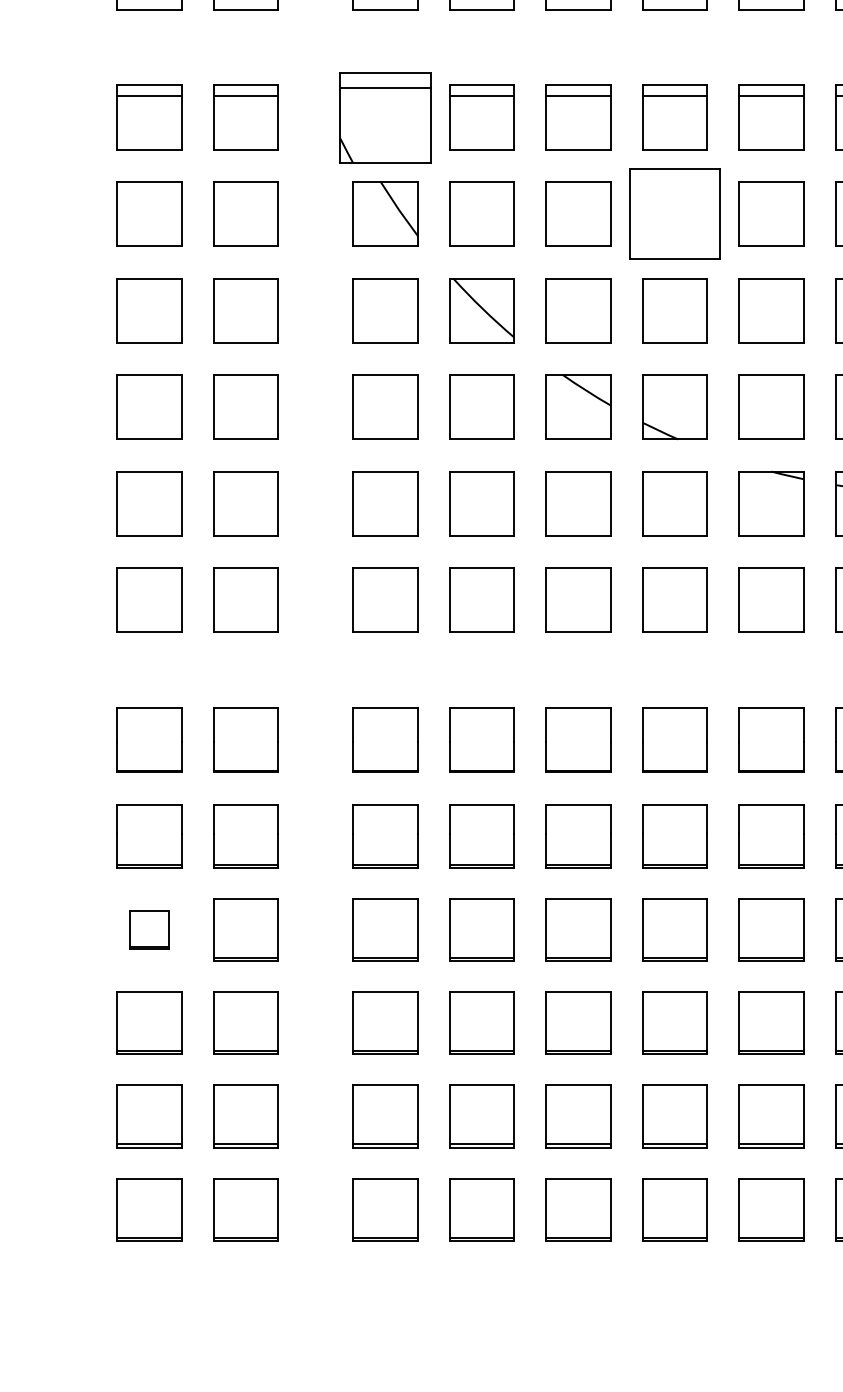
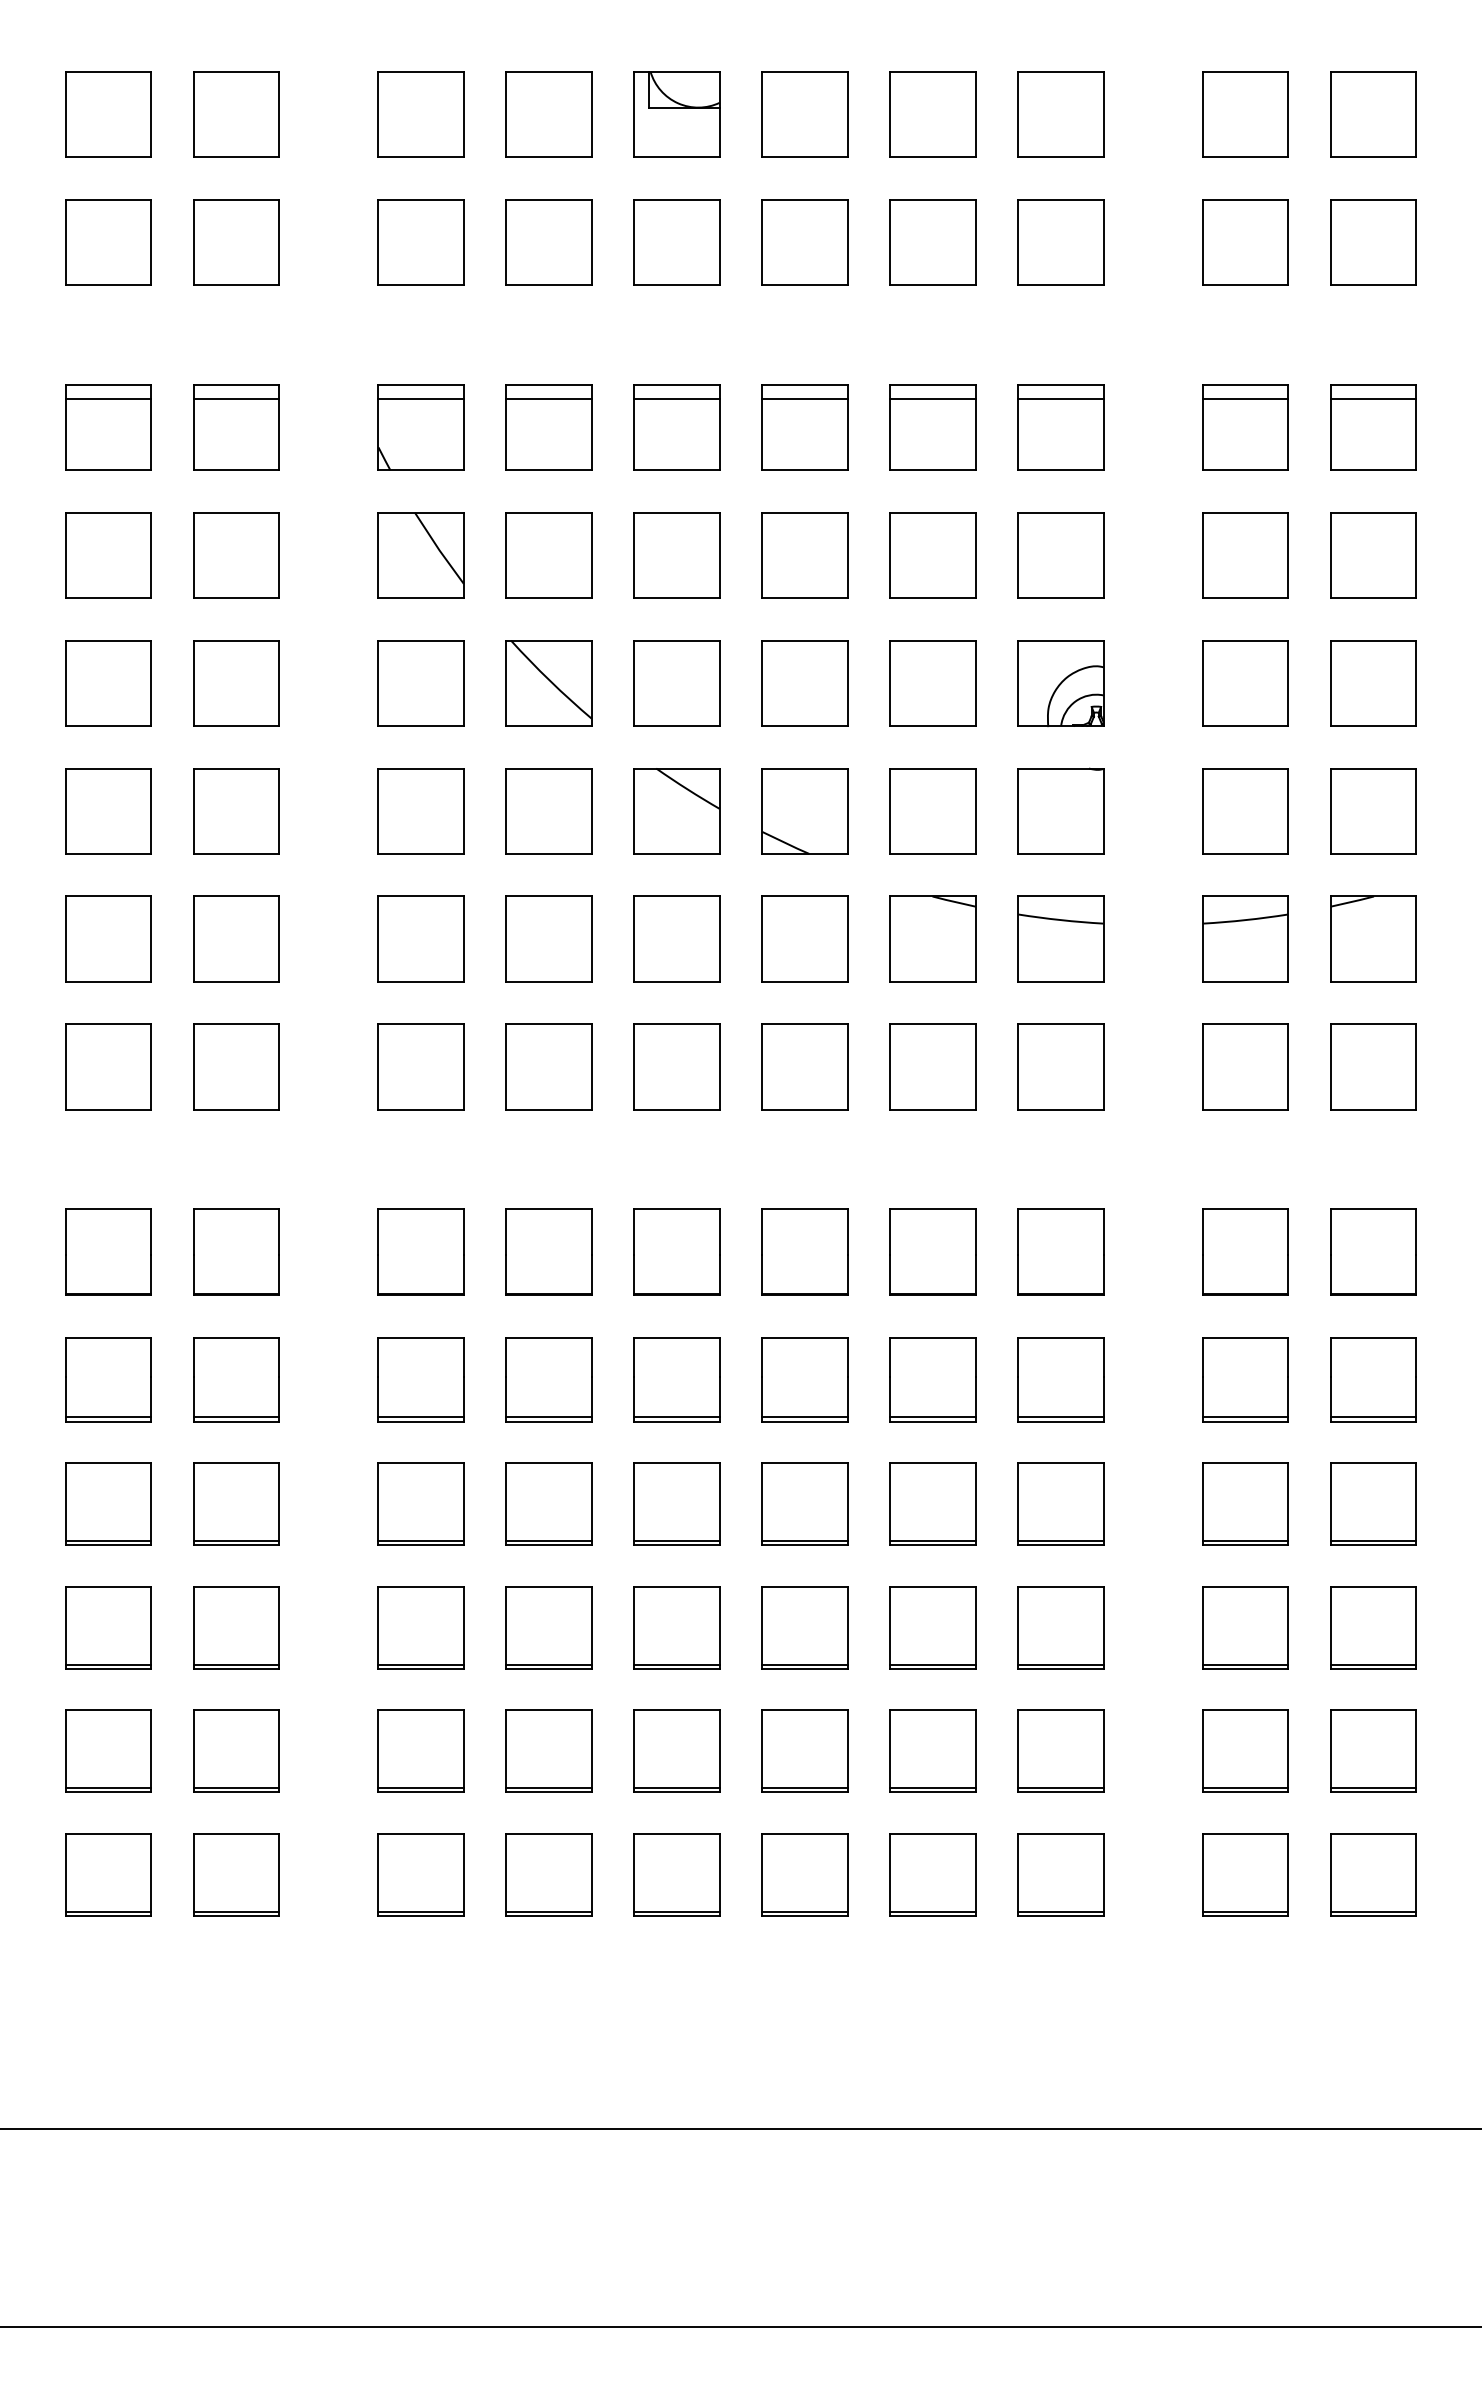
part: (384, 117) -> (420, 427), size x0.71
part: (674, 214) -> (804, 555), size x0.71
part: (149, 929) -> (108, 1503), size x1.67

